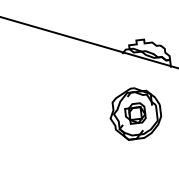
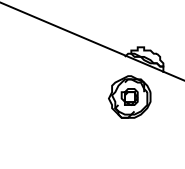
part: (135, 113) -> (129, 96), moved

